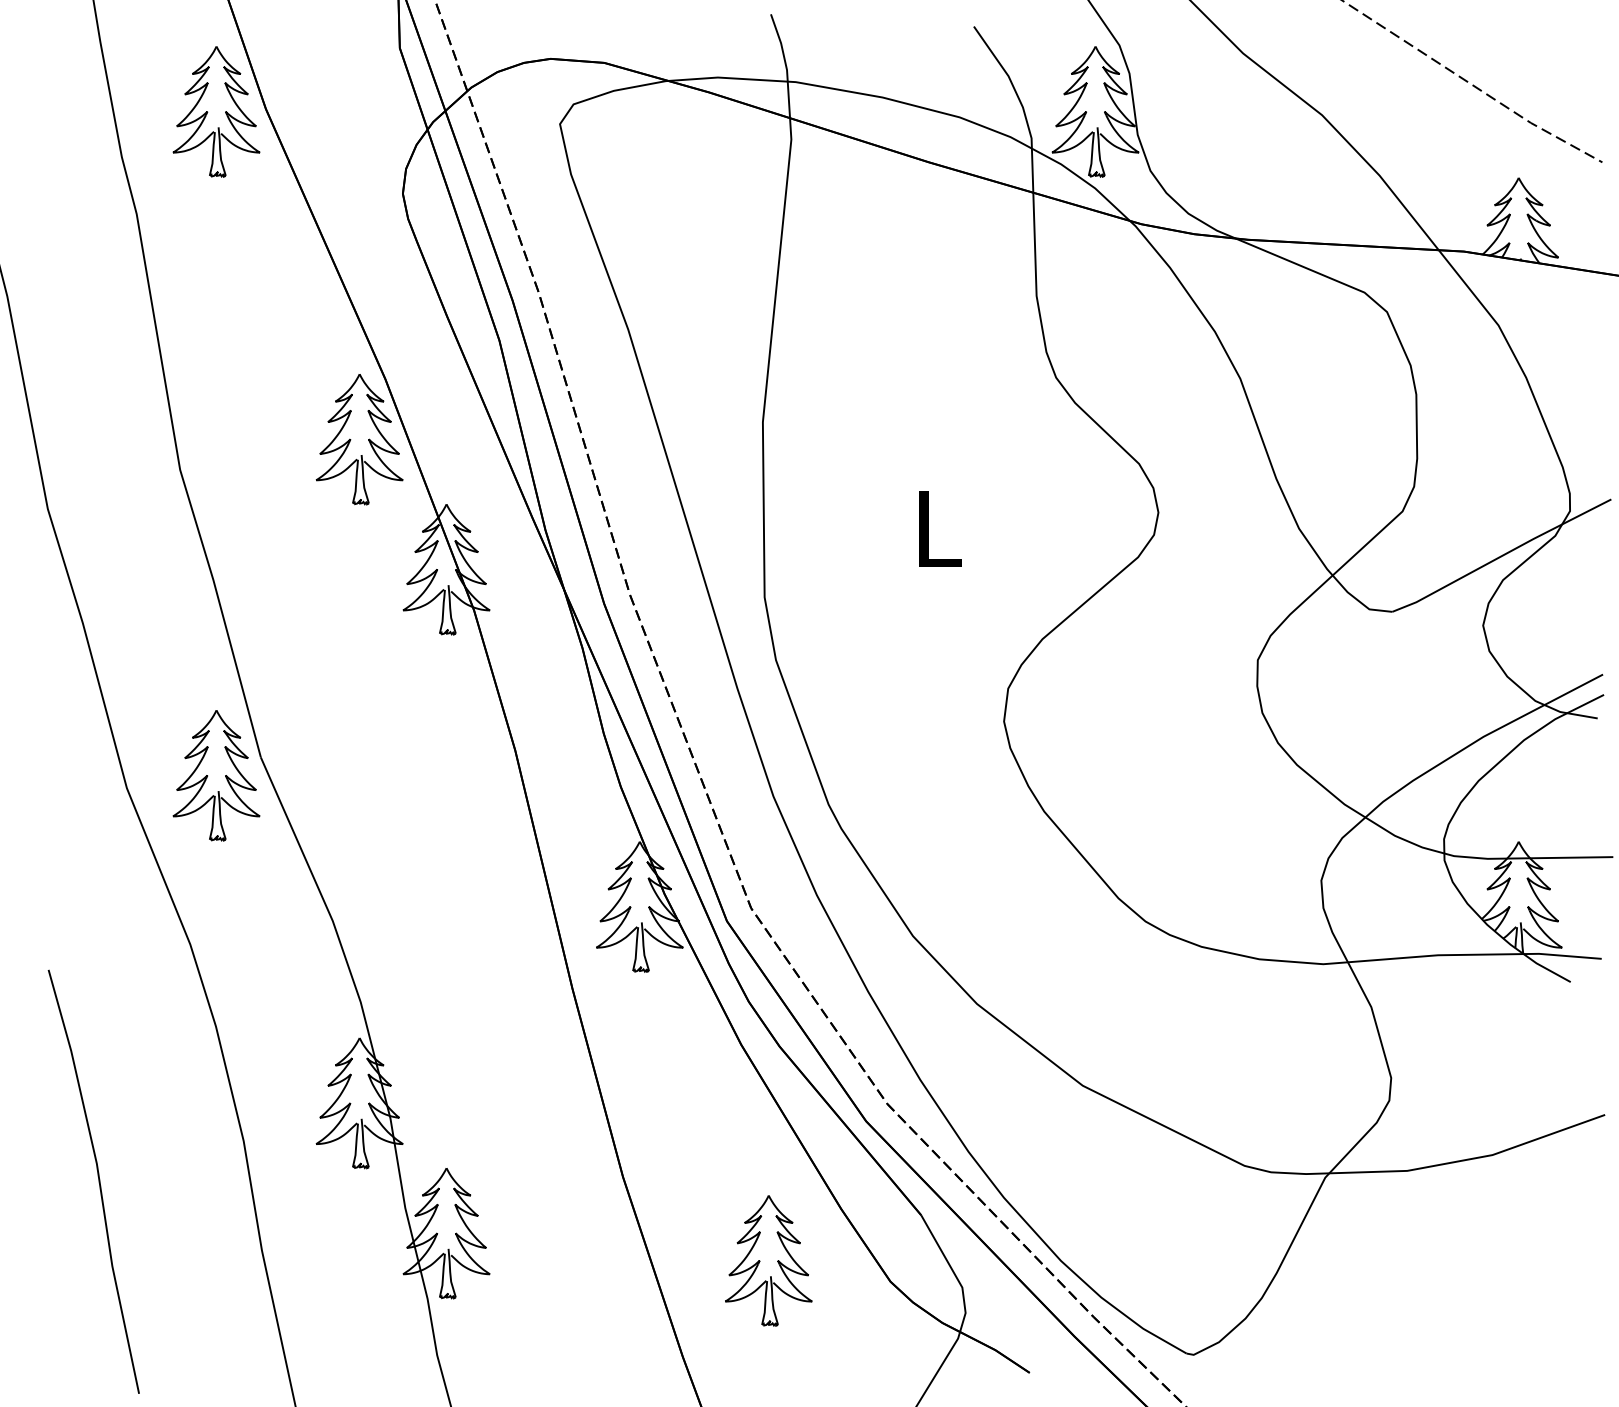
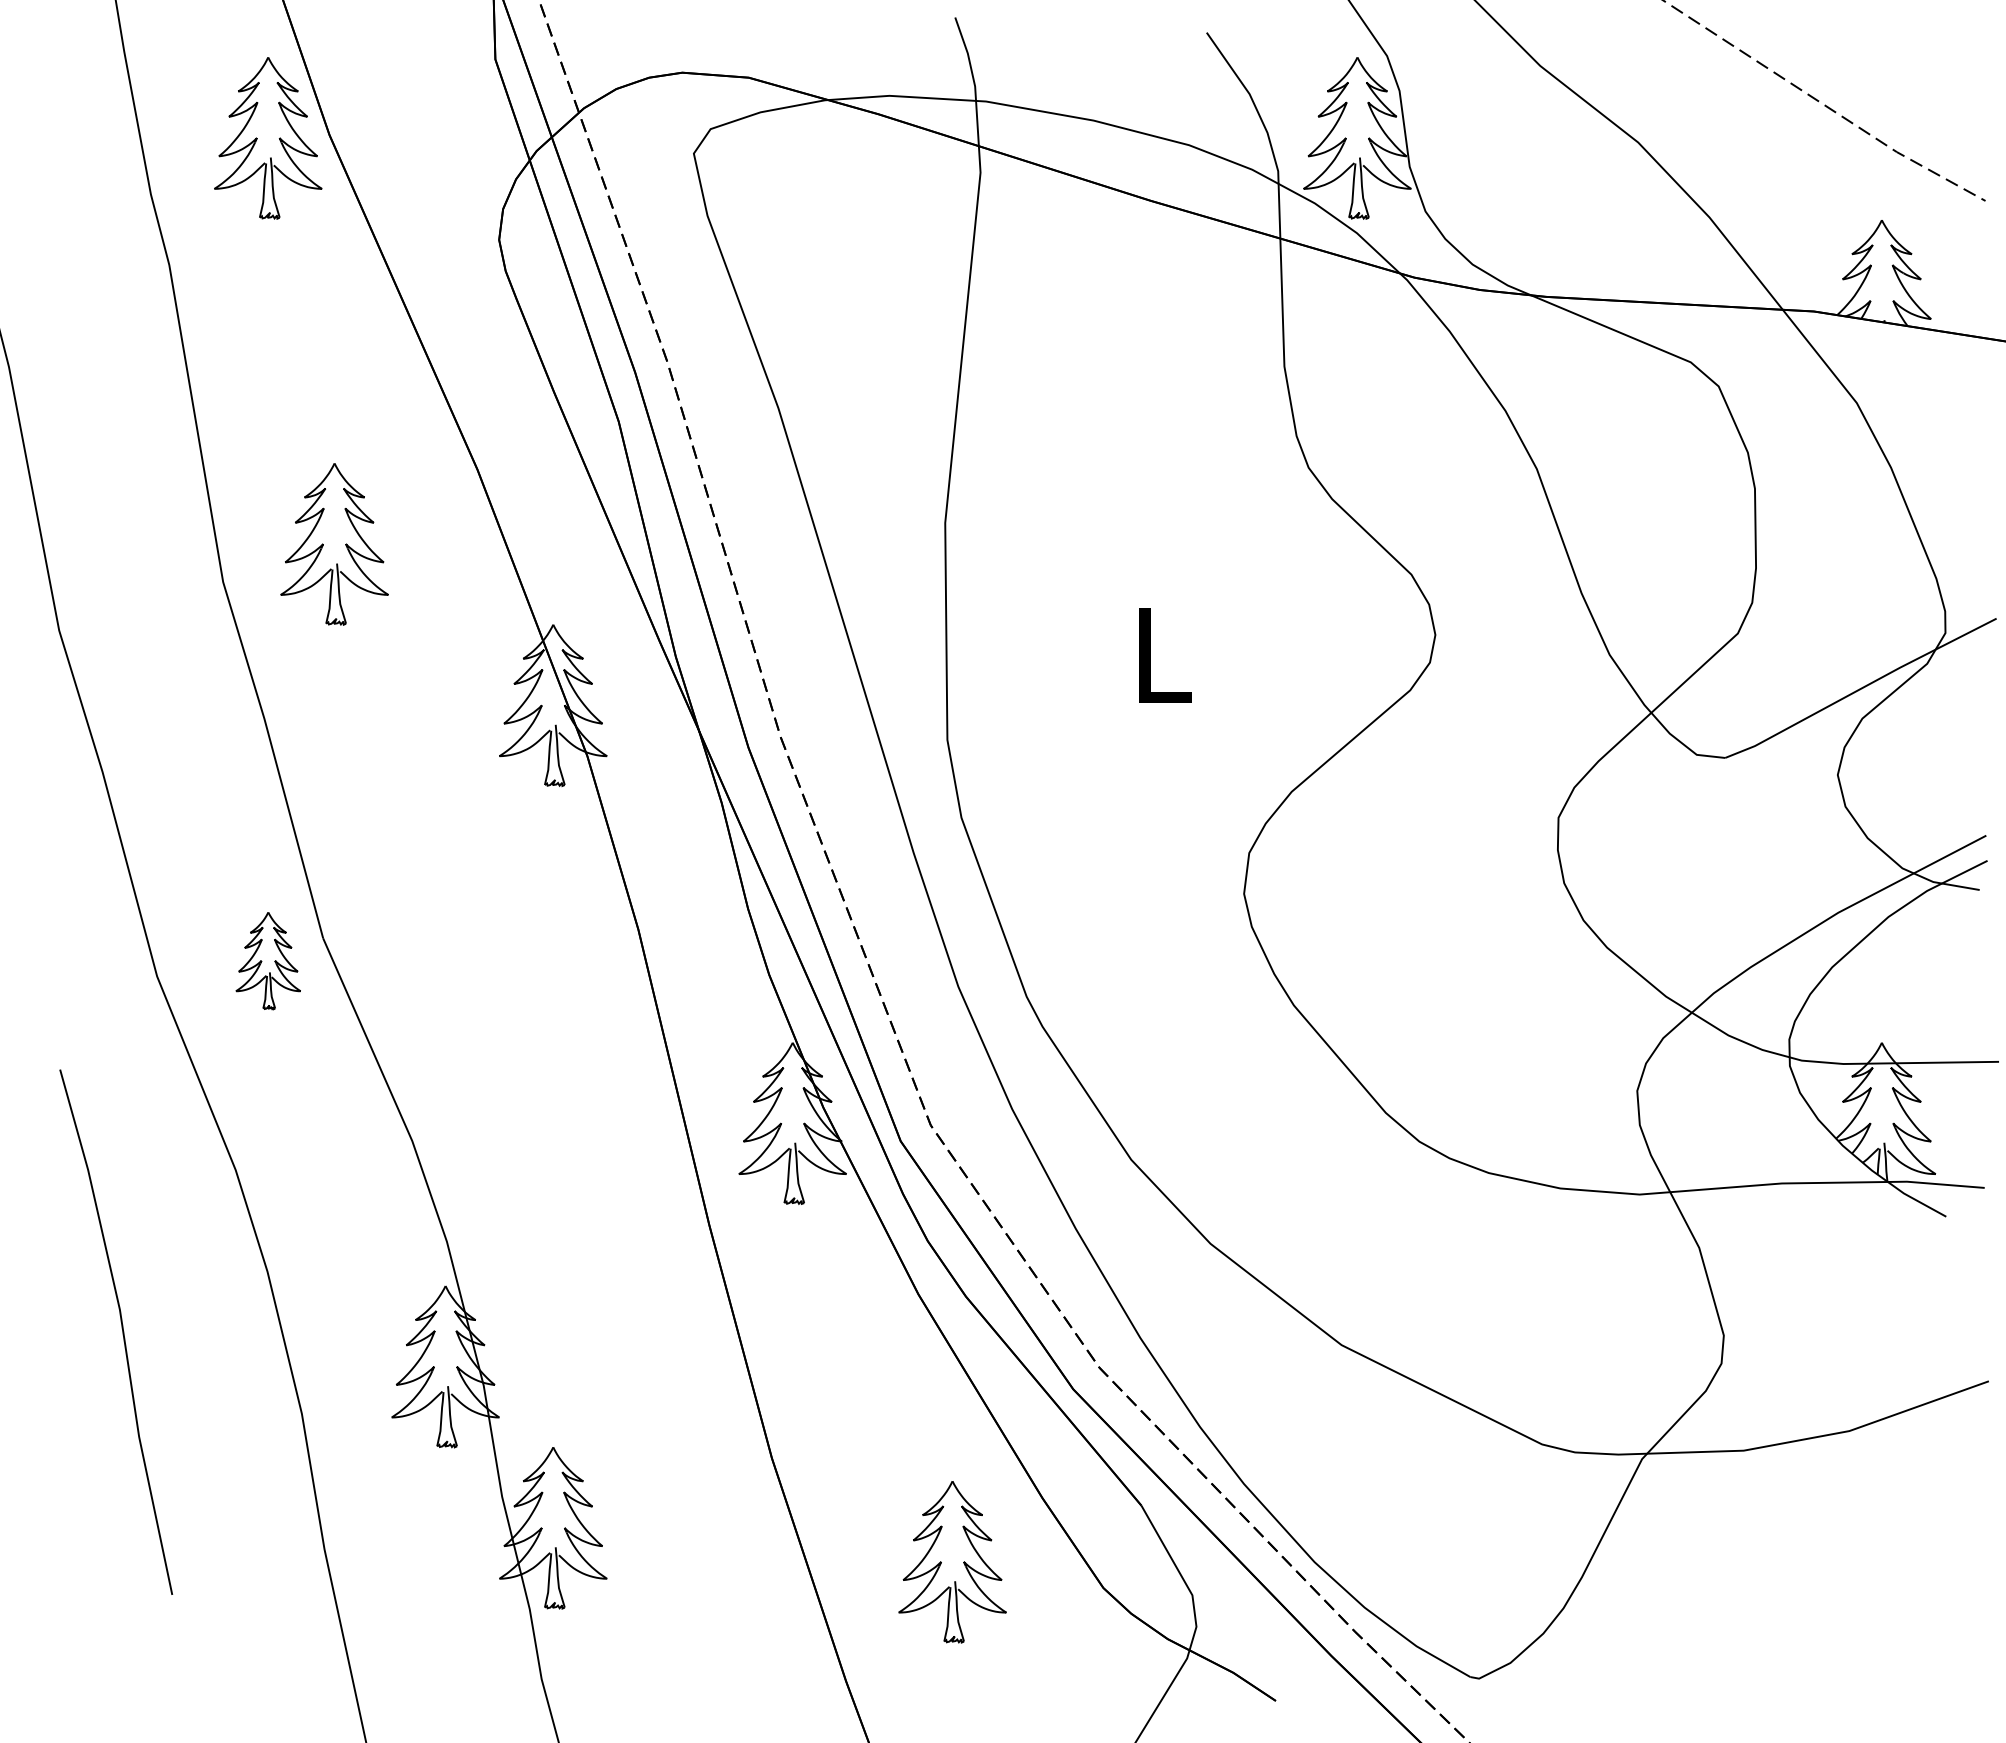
part: (350, 439) -> (323, 544), moved
part: (216, 775) -> (268, 960), size x0.6
line: (98, 1178) -> (121, 1328), moved

